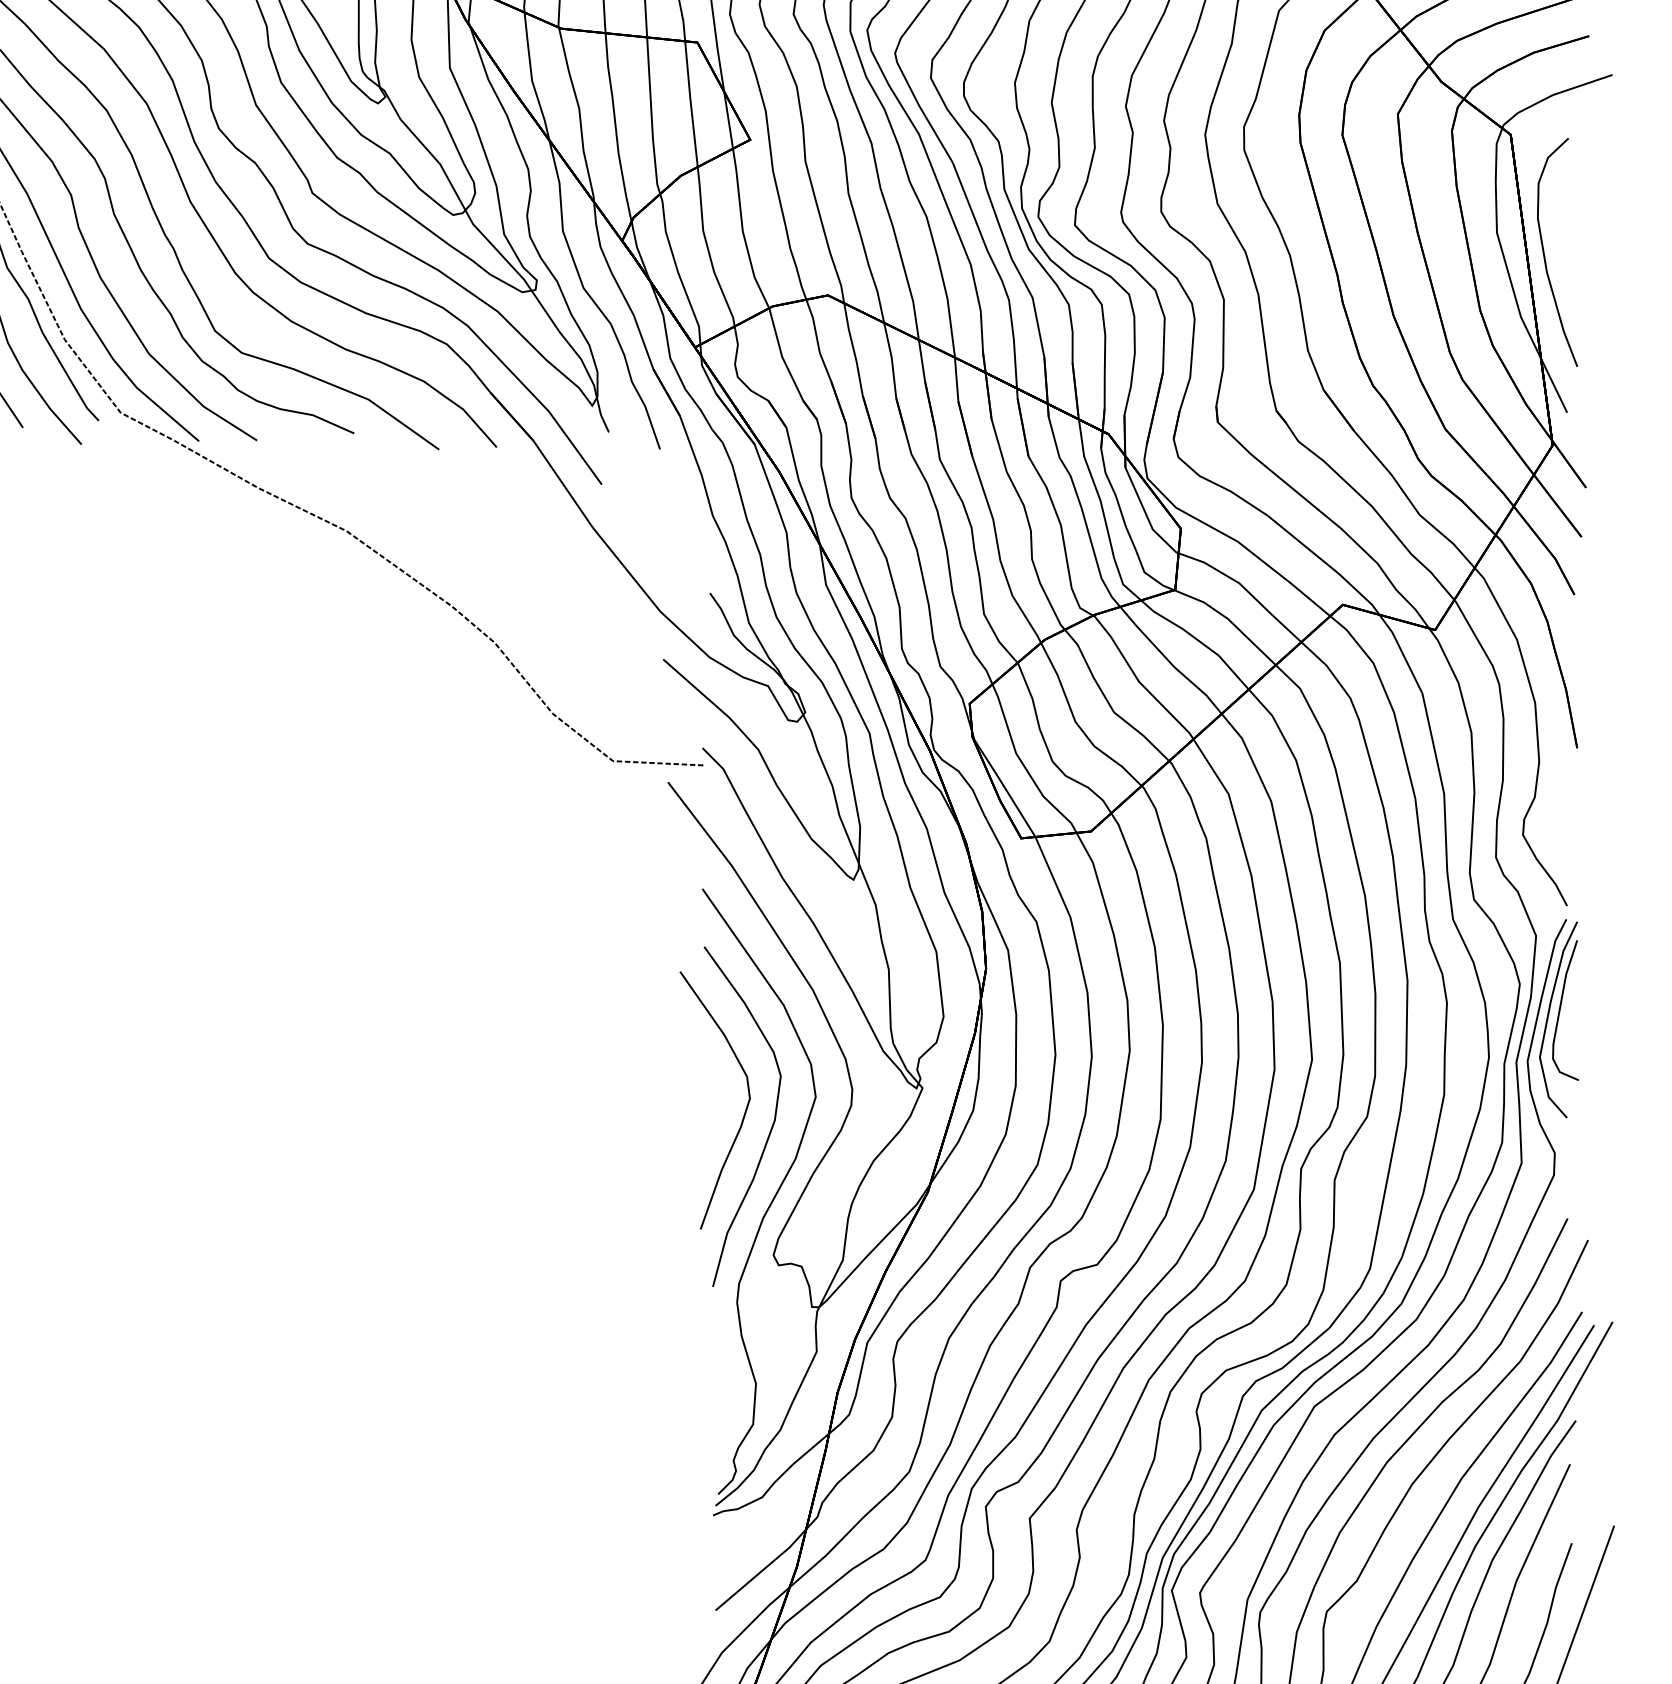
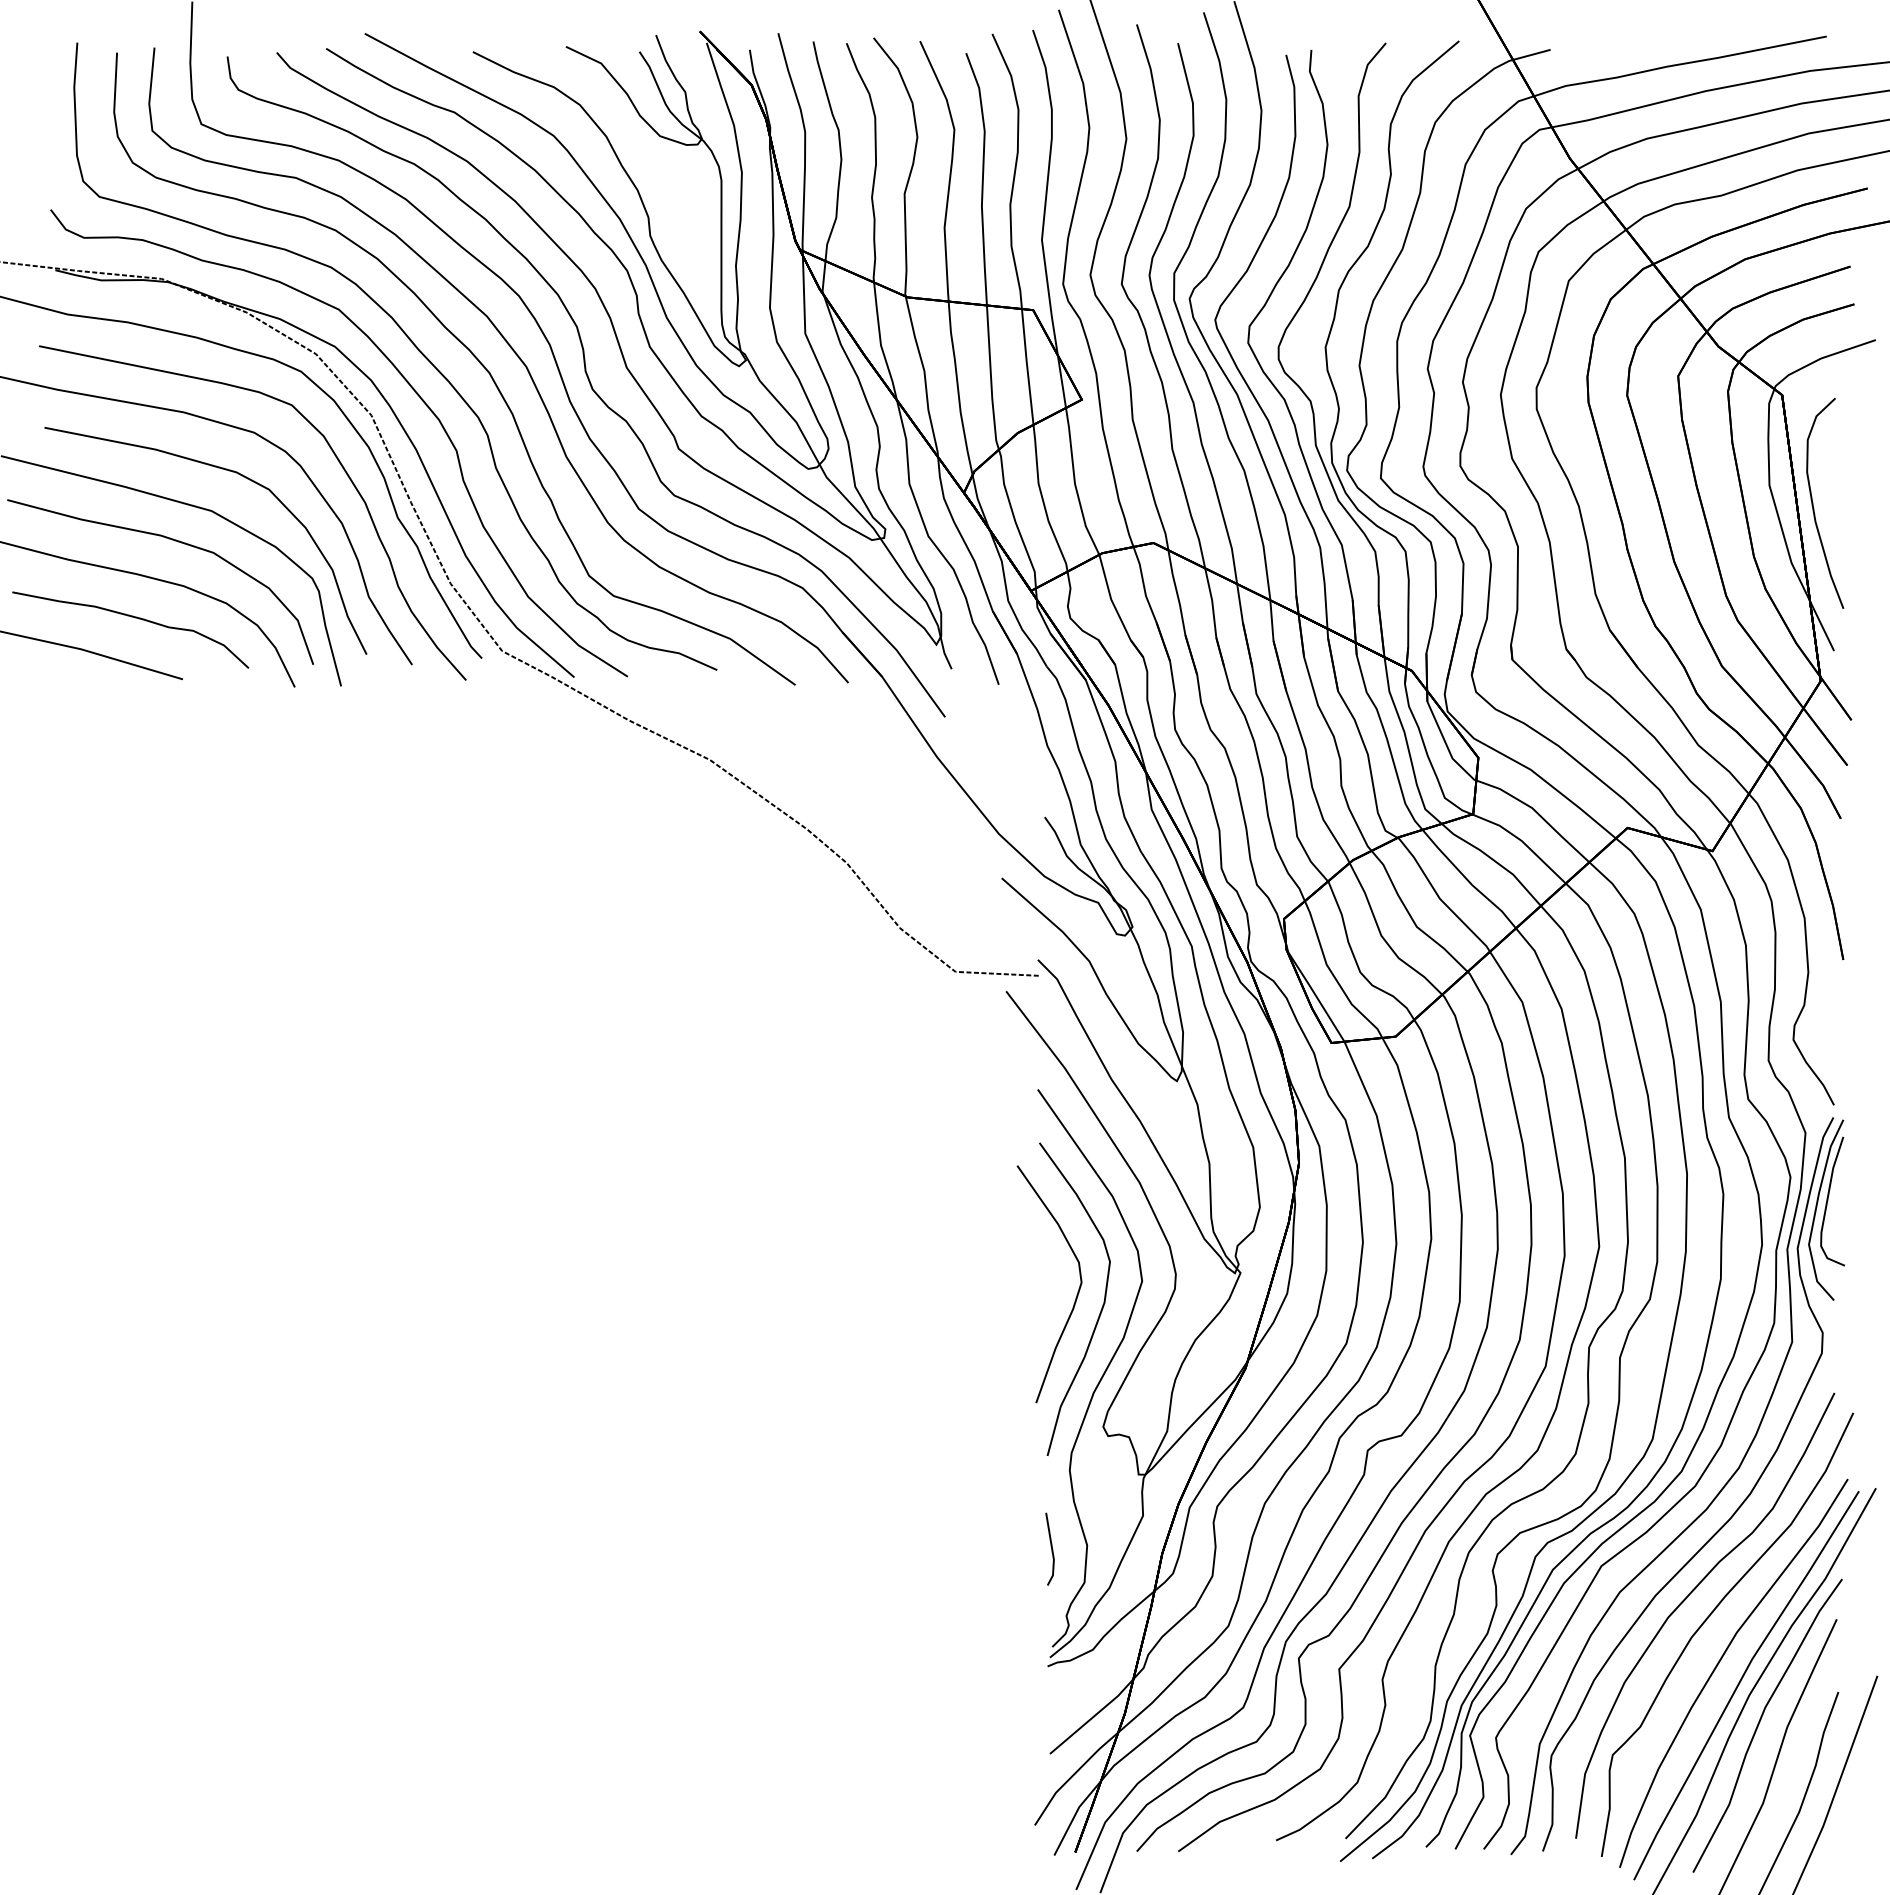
line: (717, 1387) -> (1051, 1548), added

